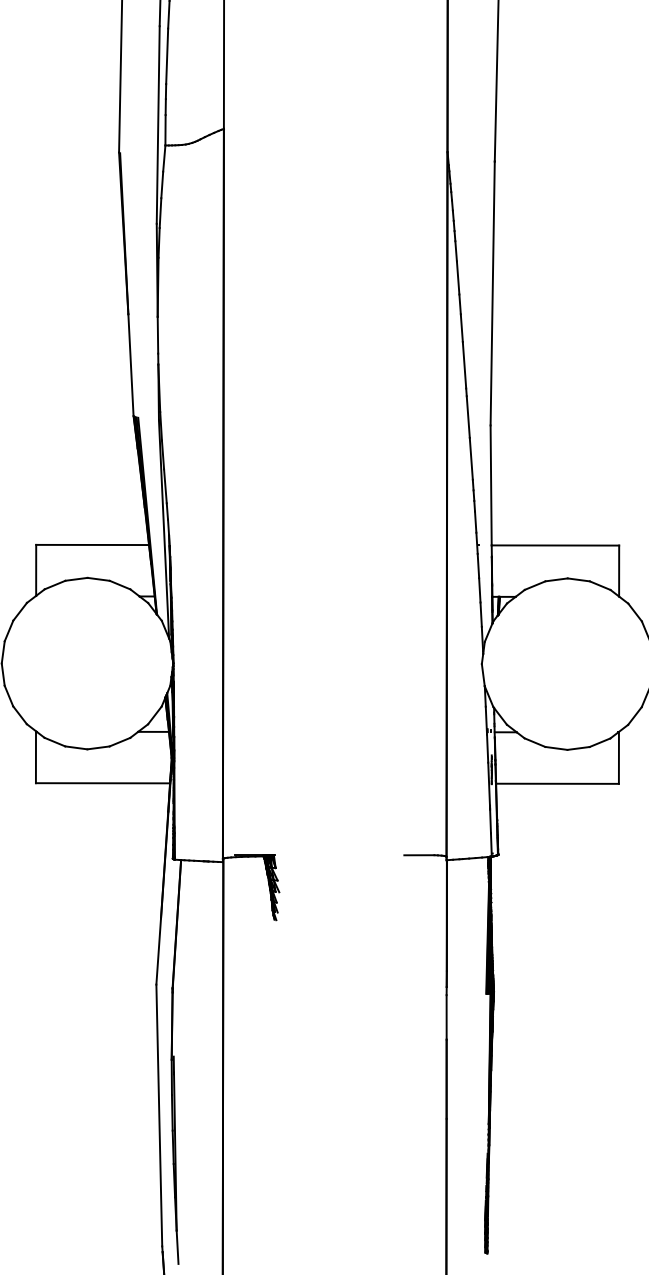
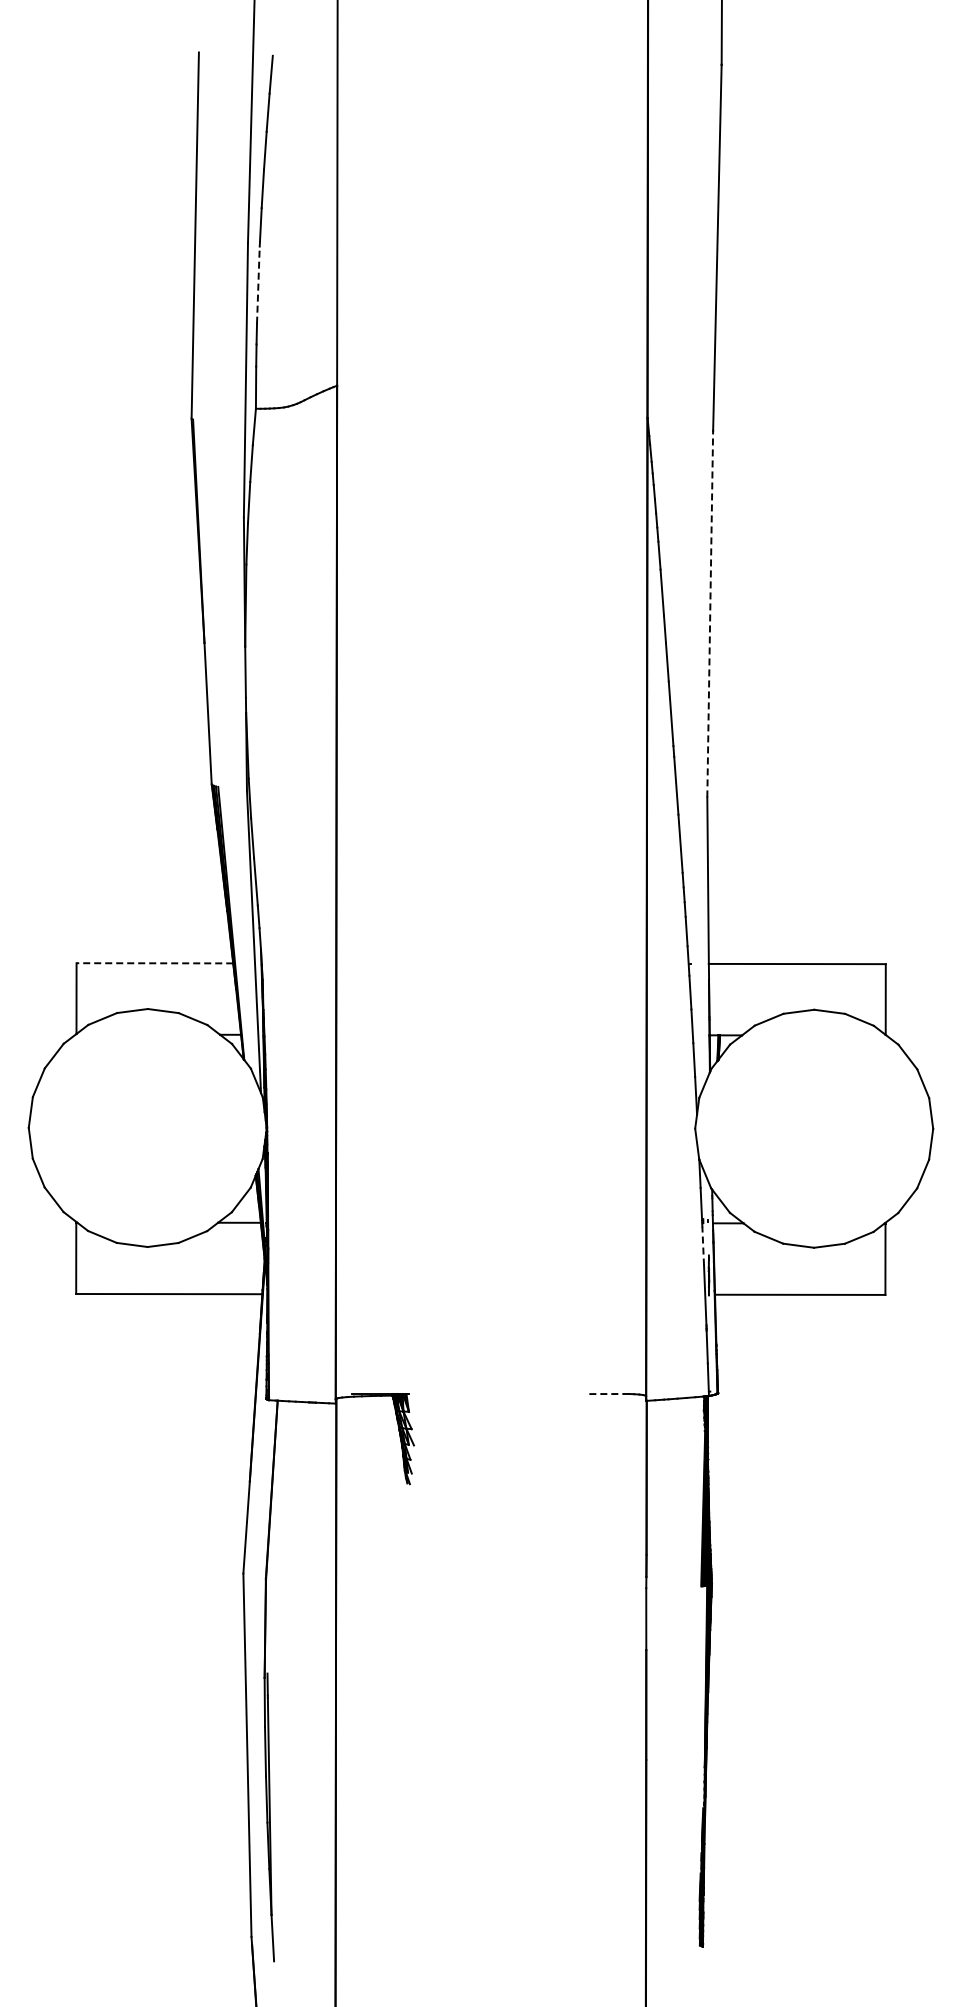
line: (167, 56) -> (258, 285), solid -> dashed
line: (492, 292) -> (710, 613), solid -> dashed
line: (92, 545) -> (154, 963), solid -> dashed
line: (487, 748) -> (703, 1245), solid -> dashed
line: (419, 855) -> (608, 1394), solid -> dashed

